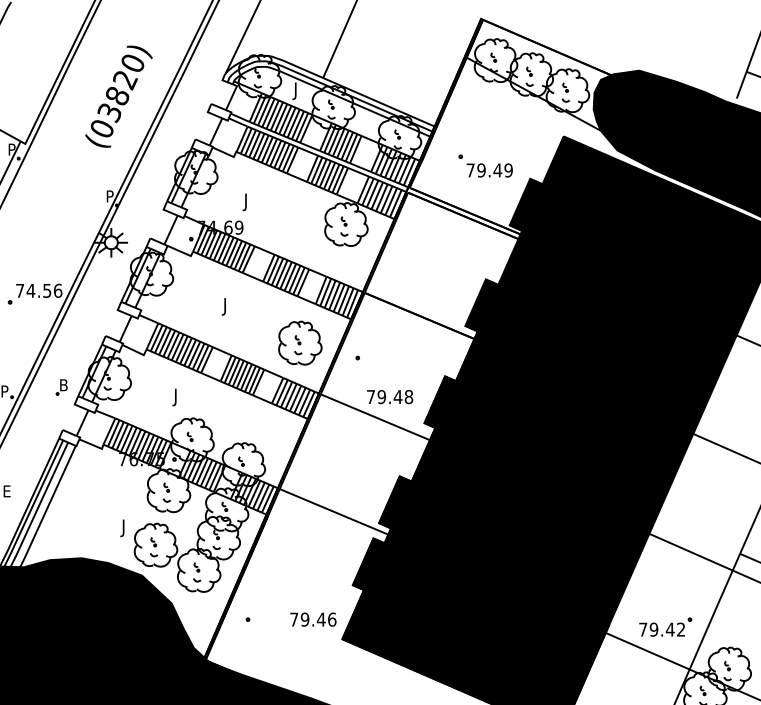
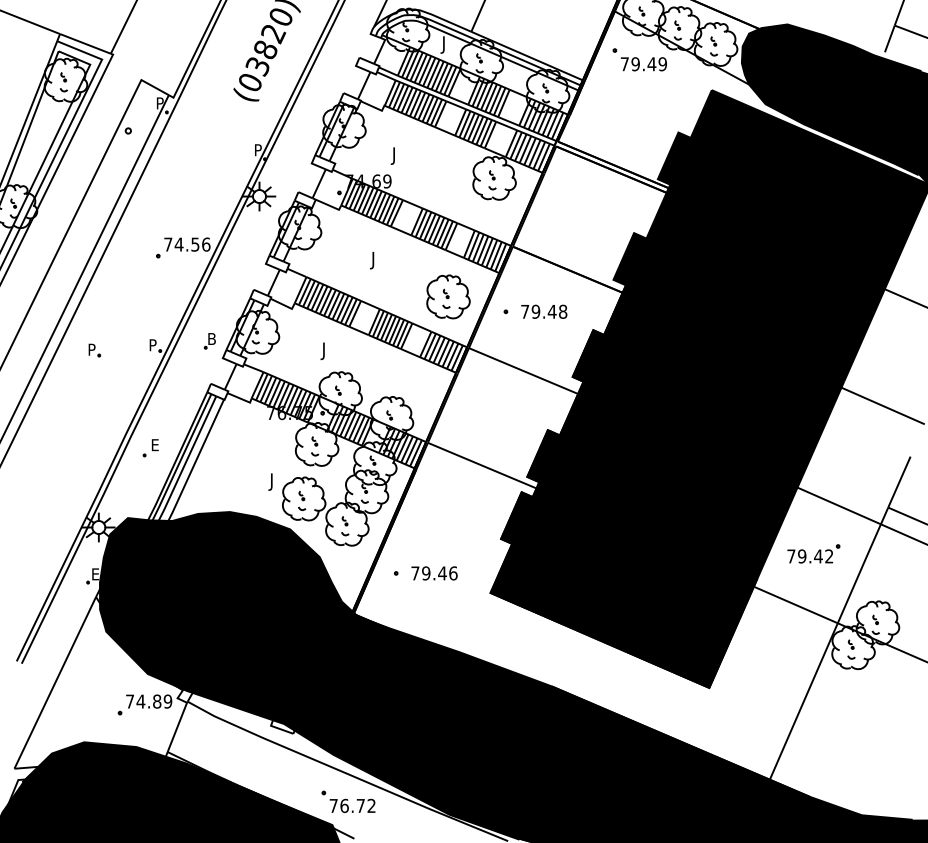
part: (485, 165) -> (639, 59), moved
text: (390, 396) -> (544, 311), moved
text: (313, 619) -> (434, 573), moved
part: (665, 626) -> (813, 553), moved

